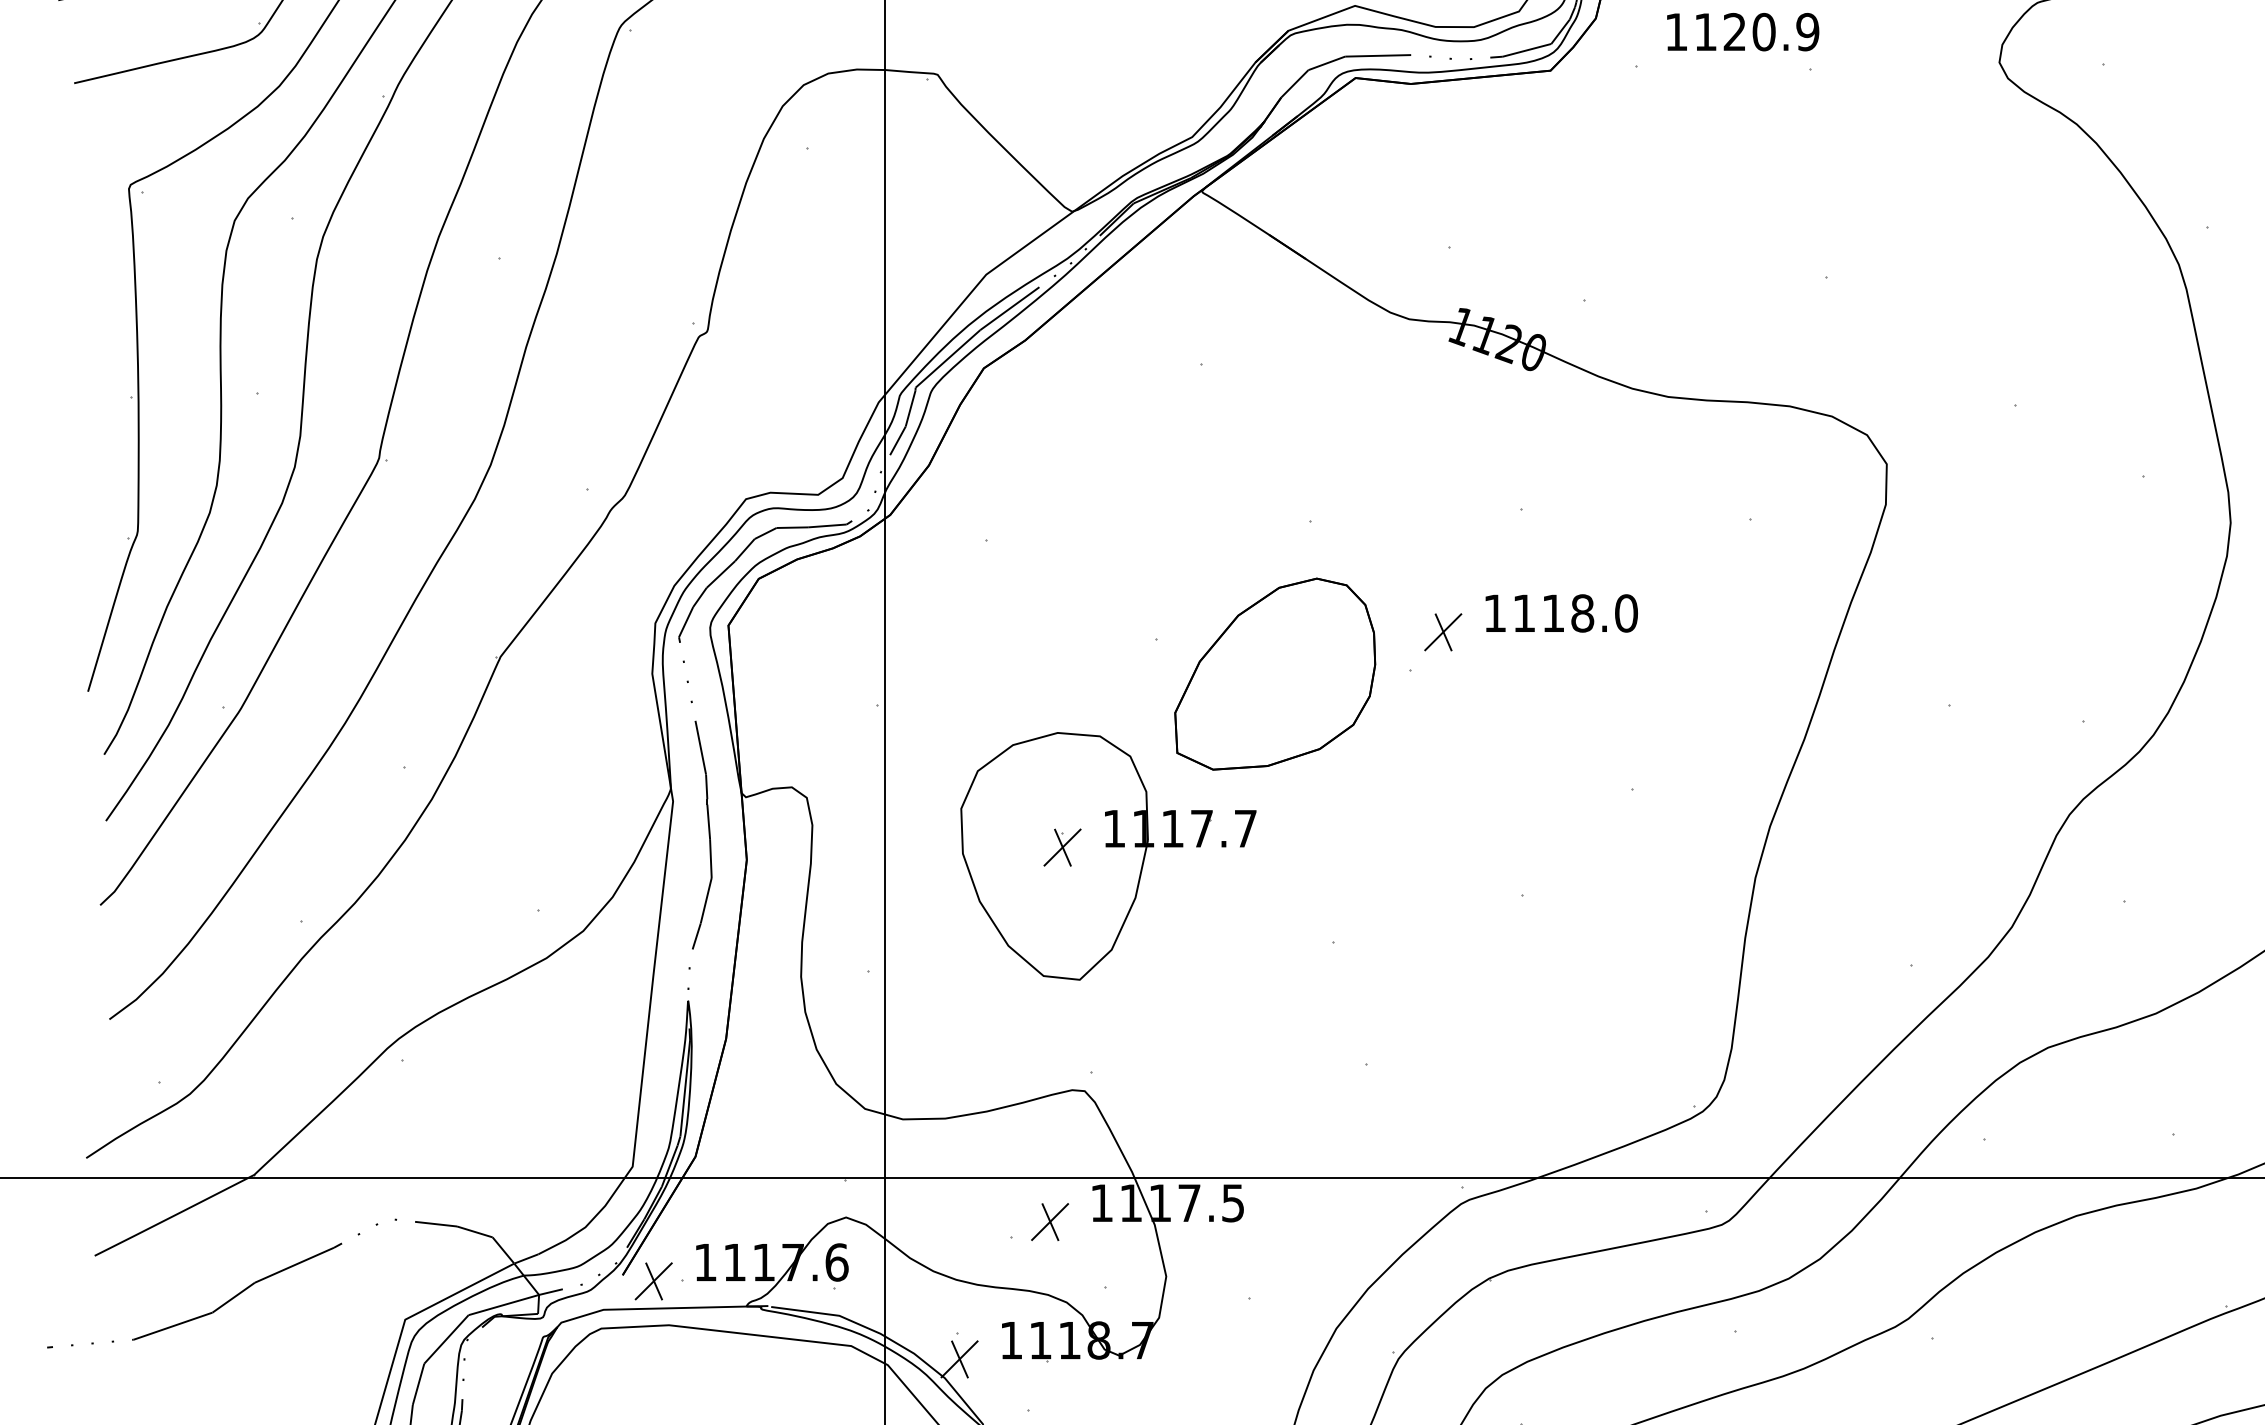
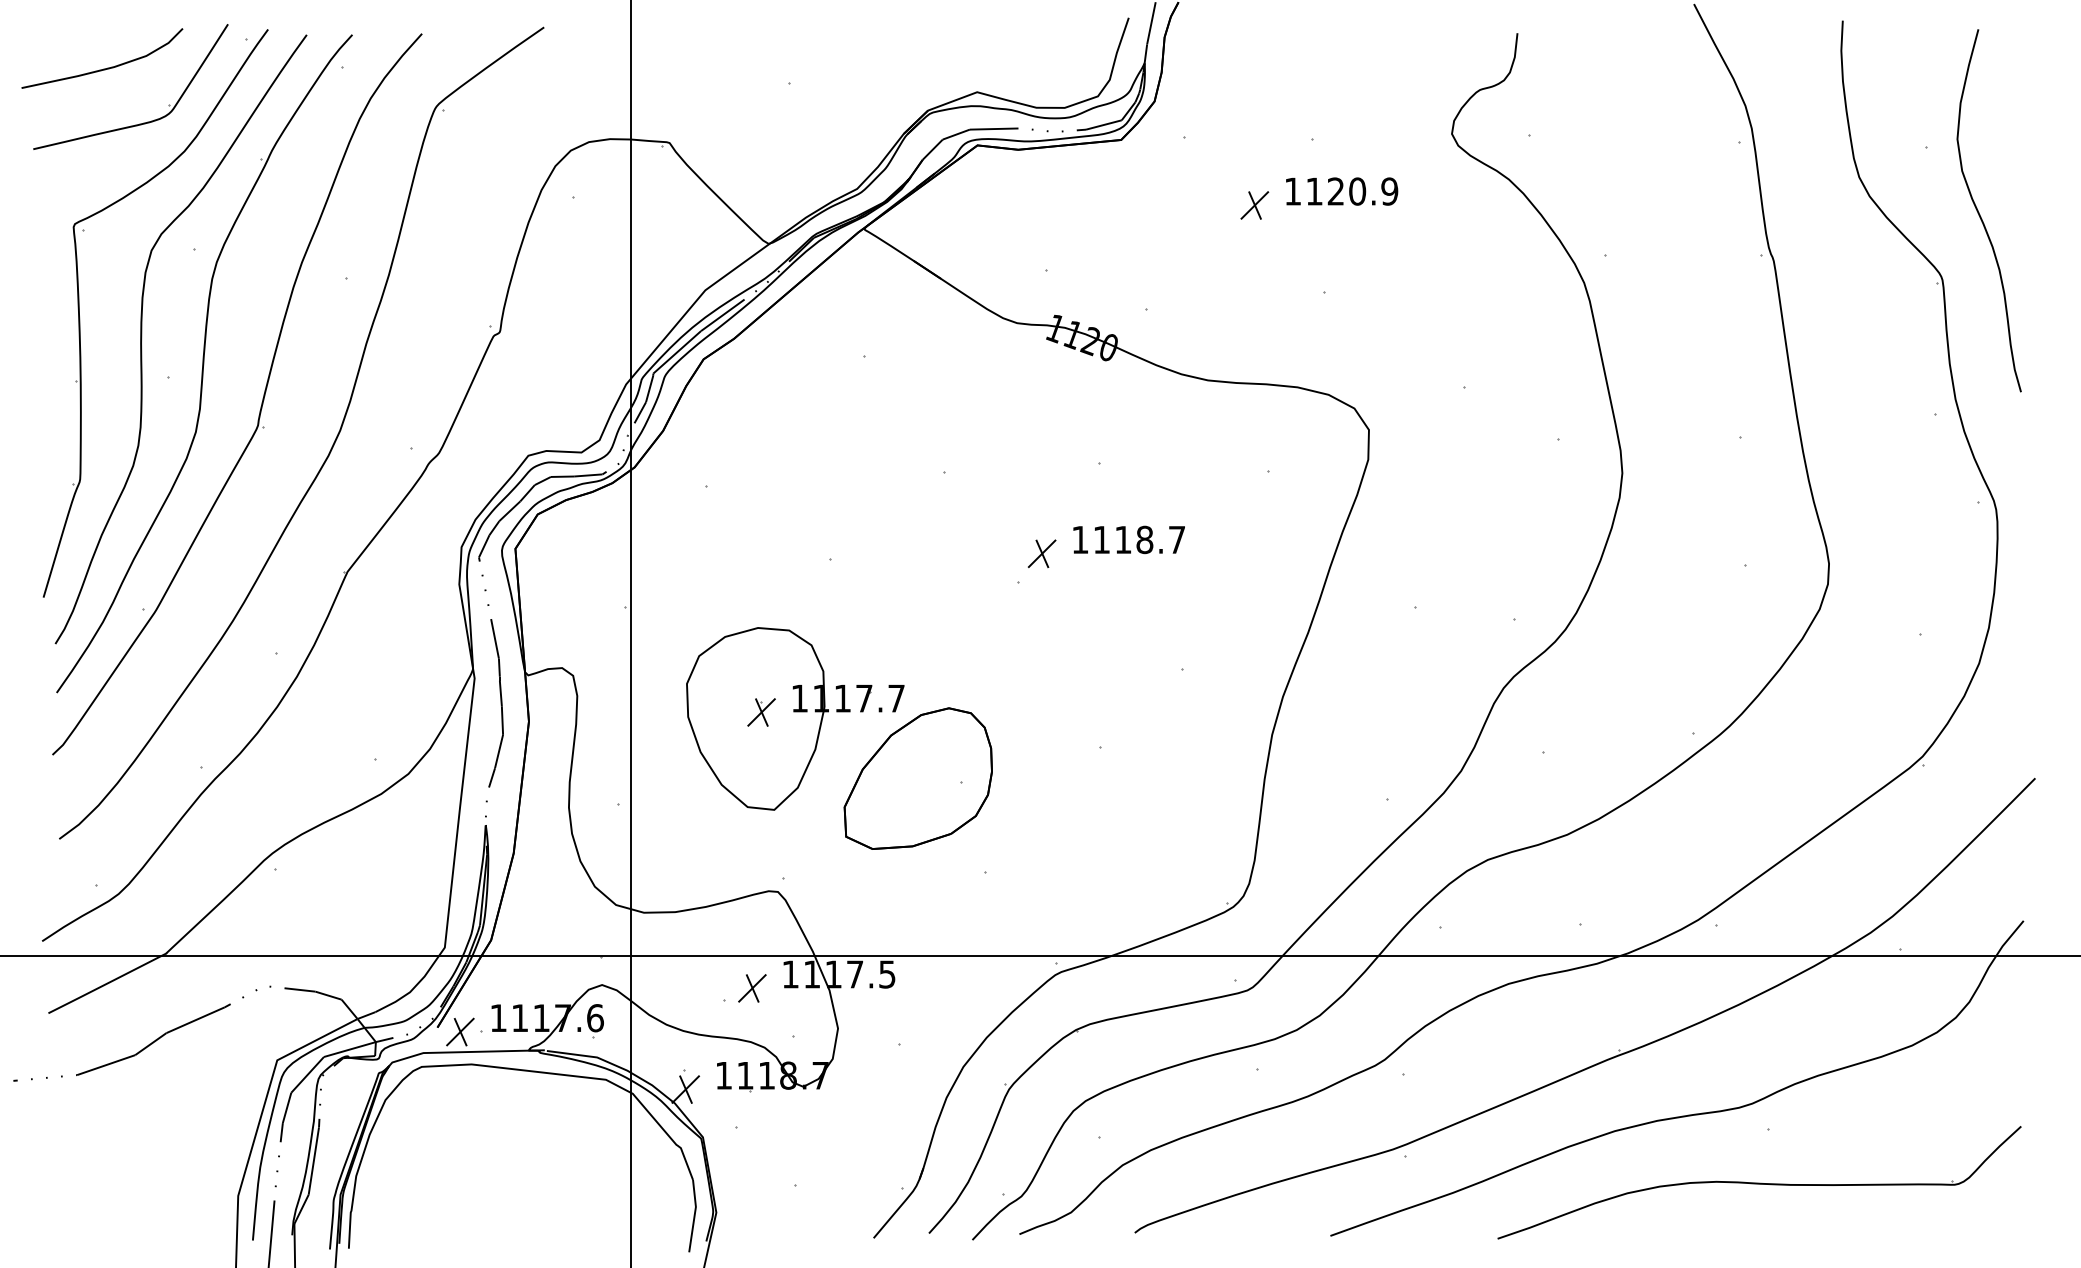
text: (1743, 32) -> (1342, 191), moved
part: (1731, 159) -> (1254, 205), added
text: (1625, 612) -> (1176, 539), 1118.0 -> 1118.7
part: (1274, 673) -> (917, 778), moved

